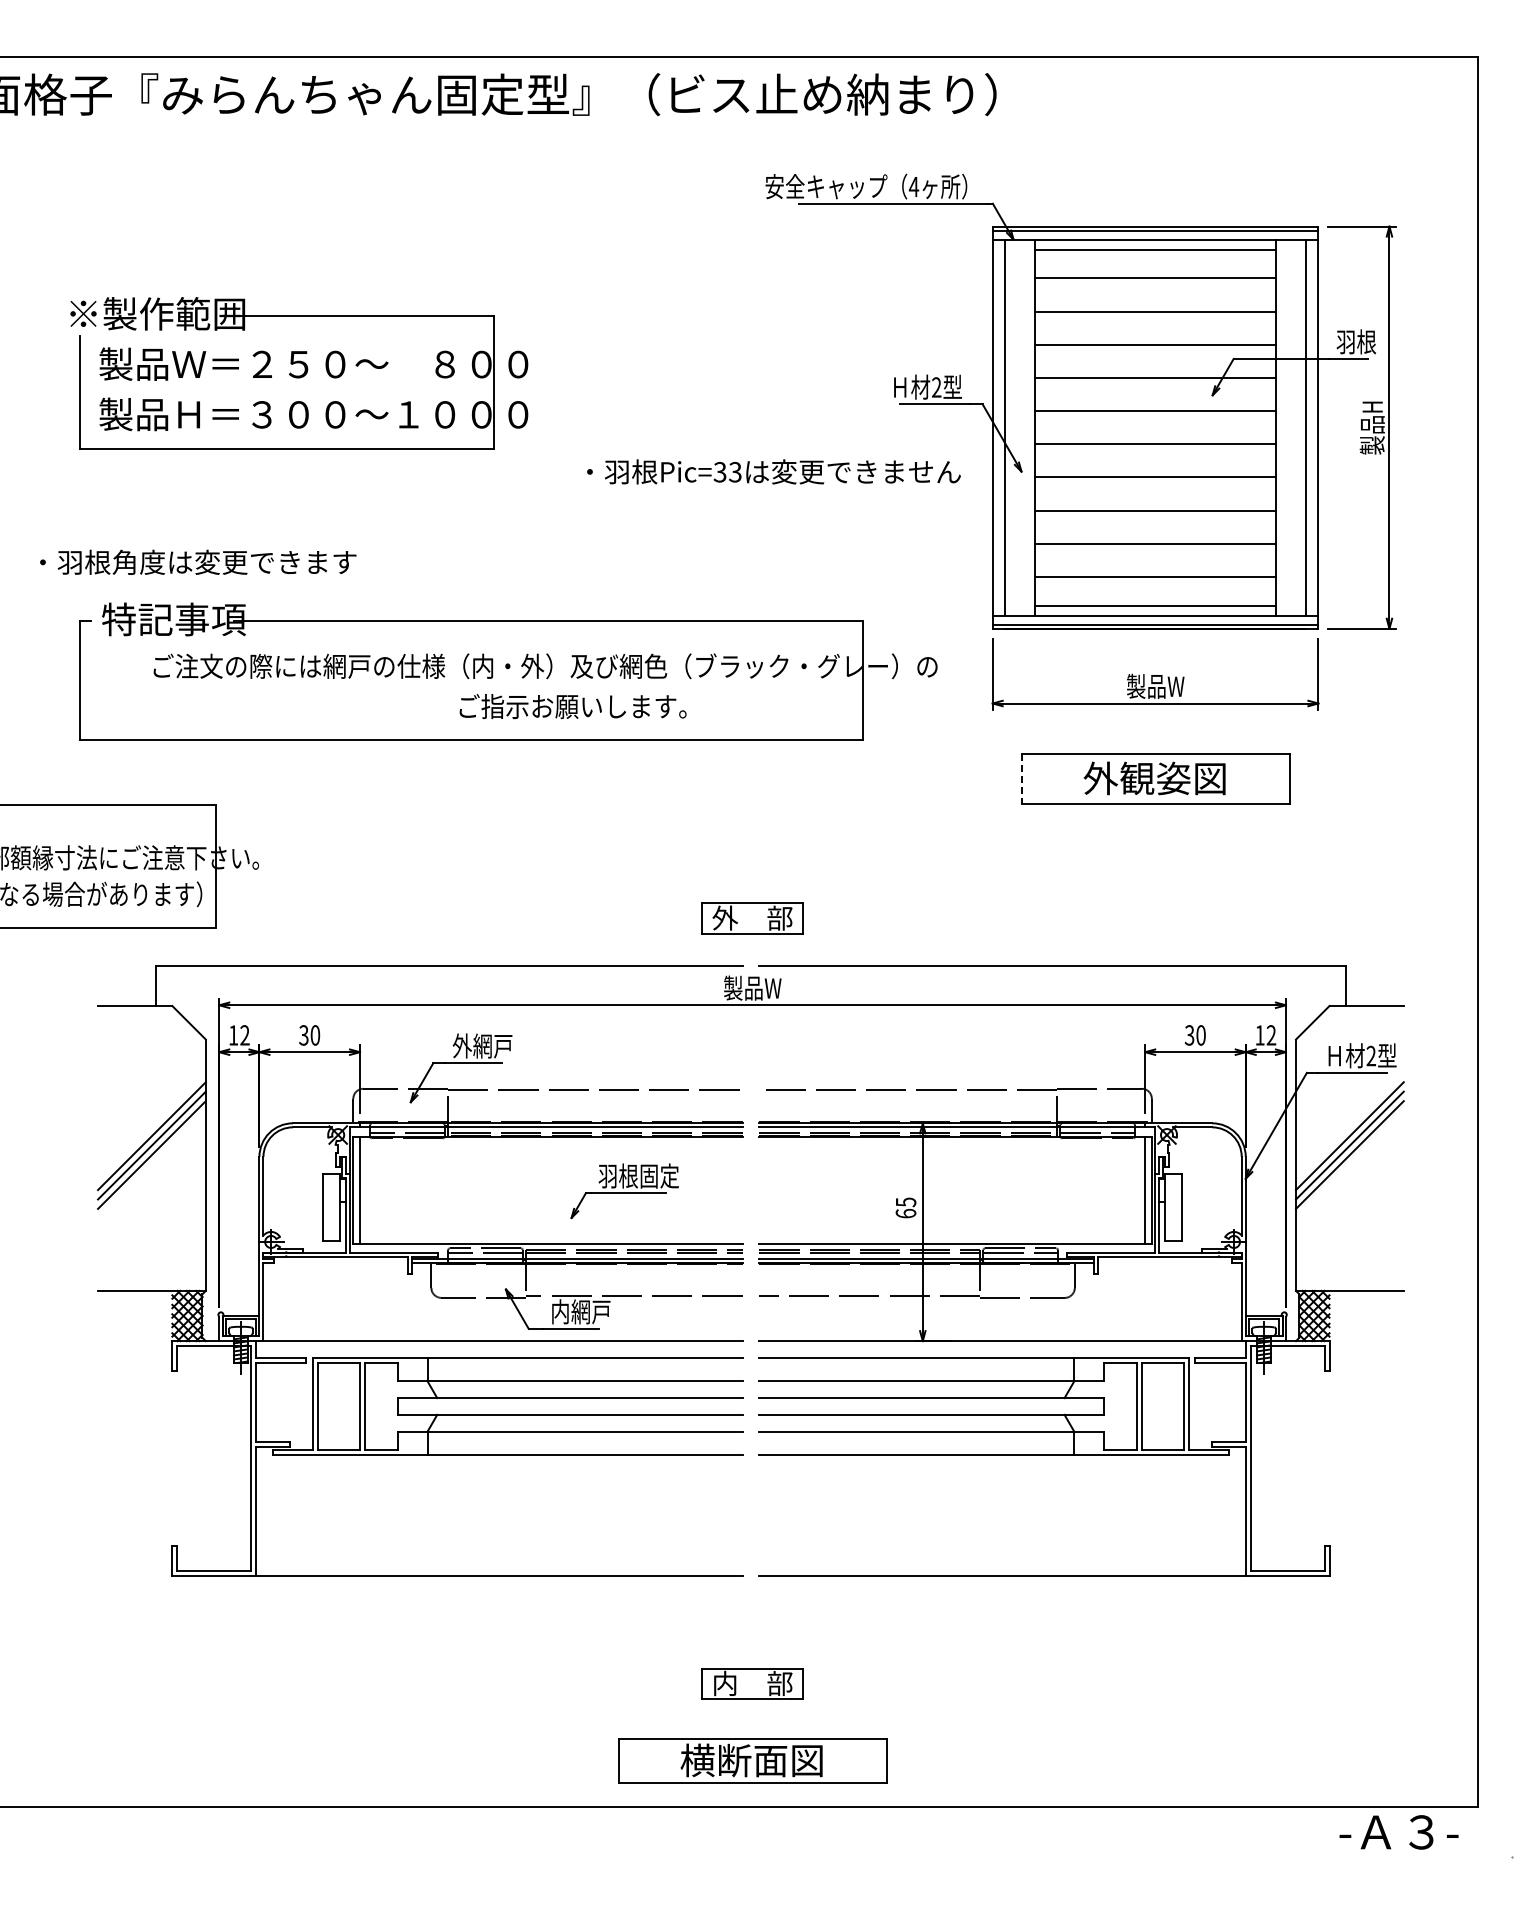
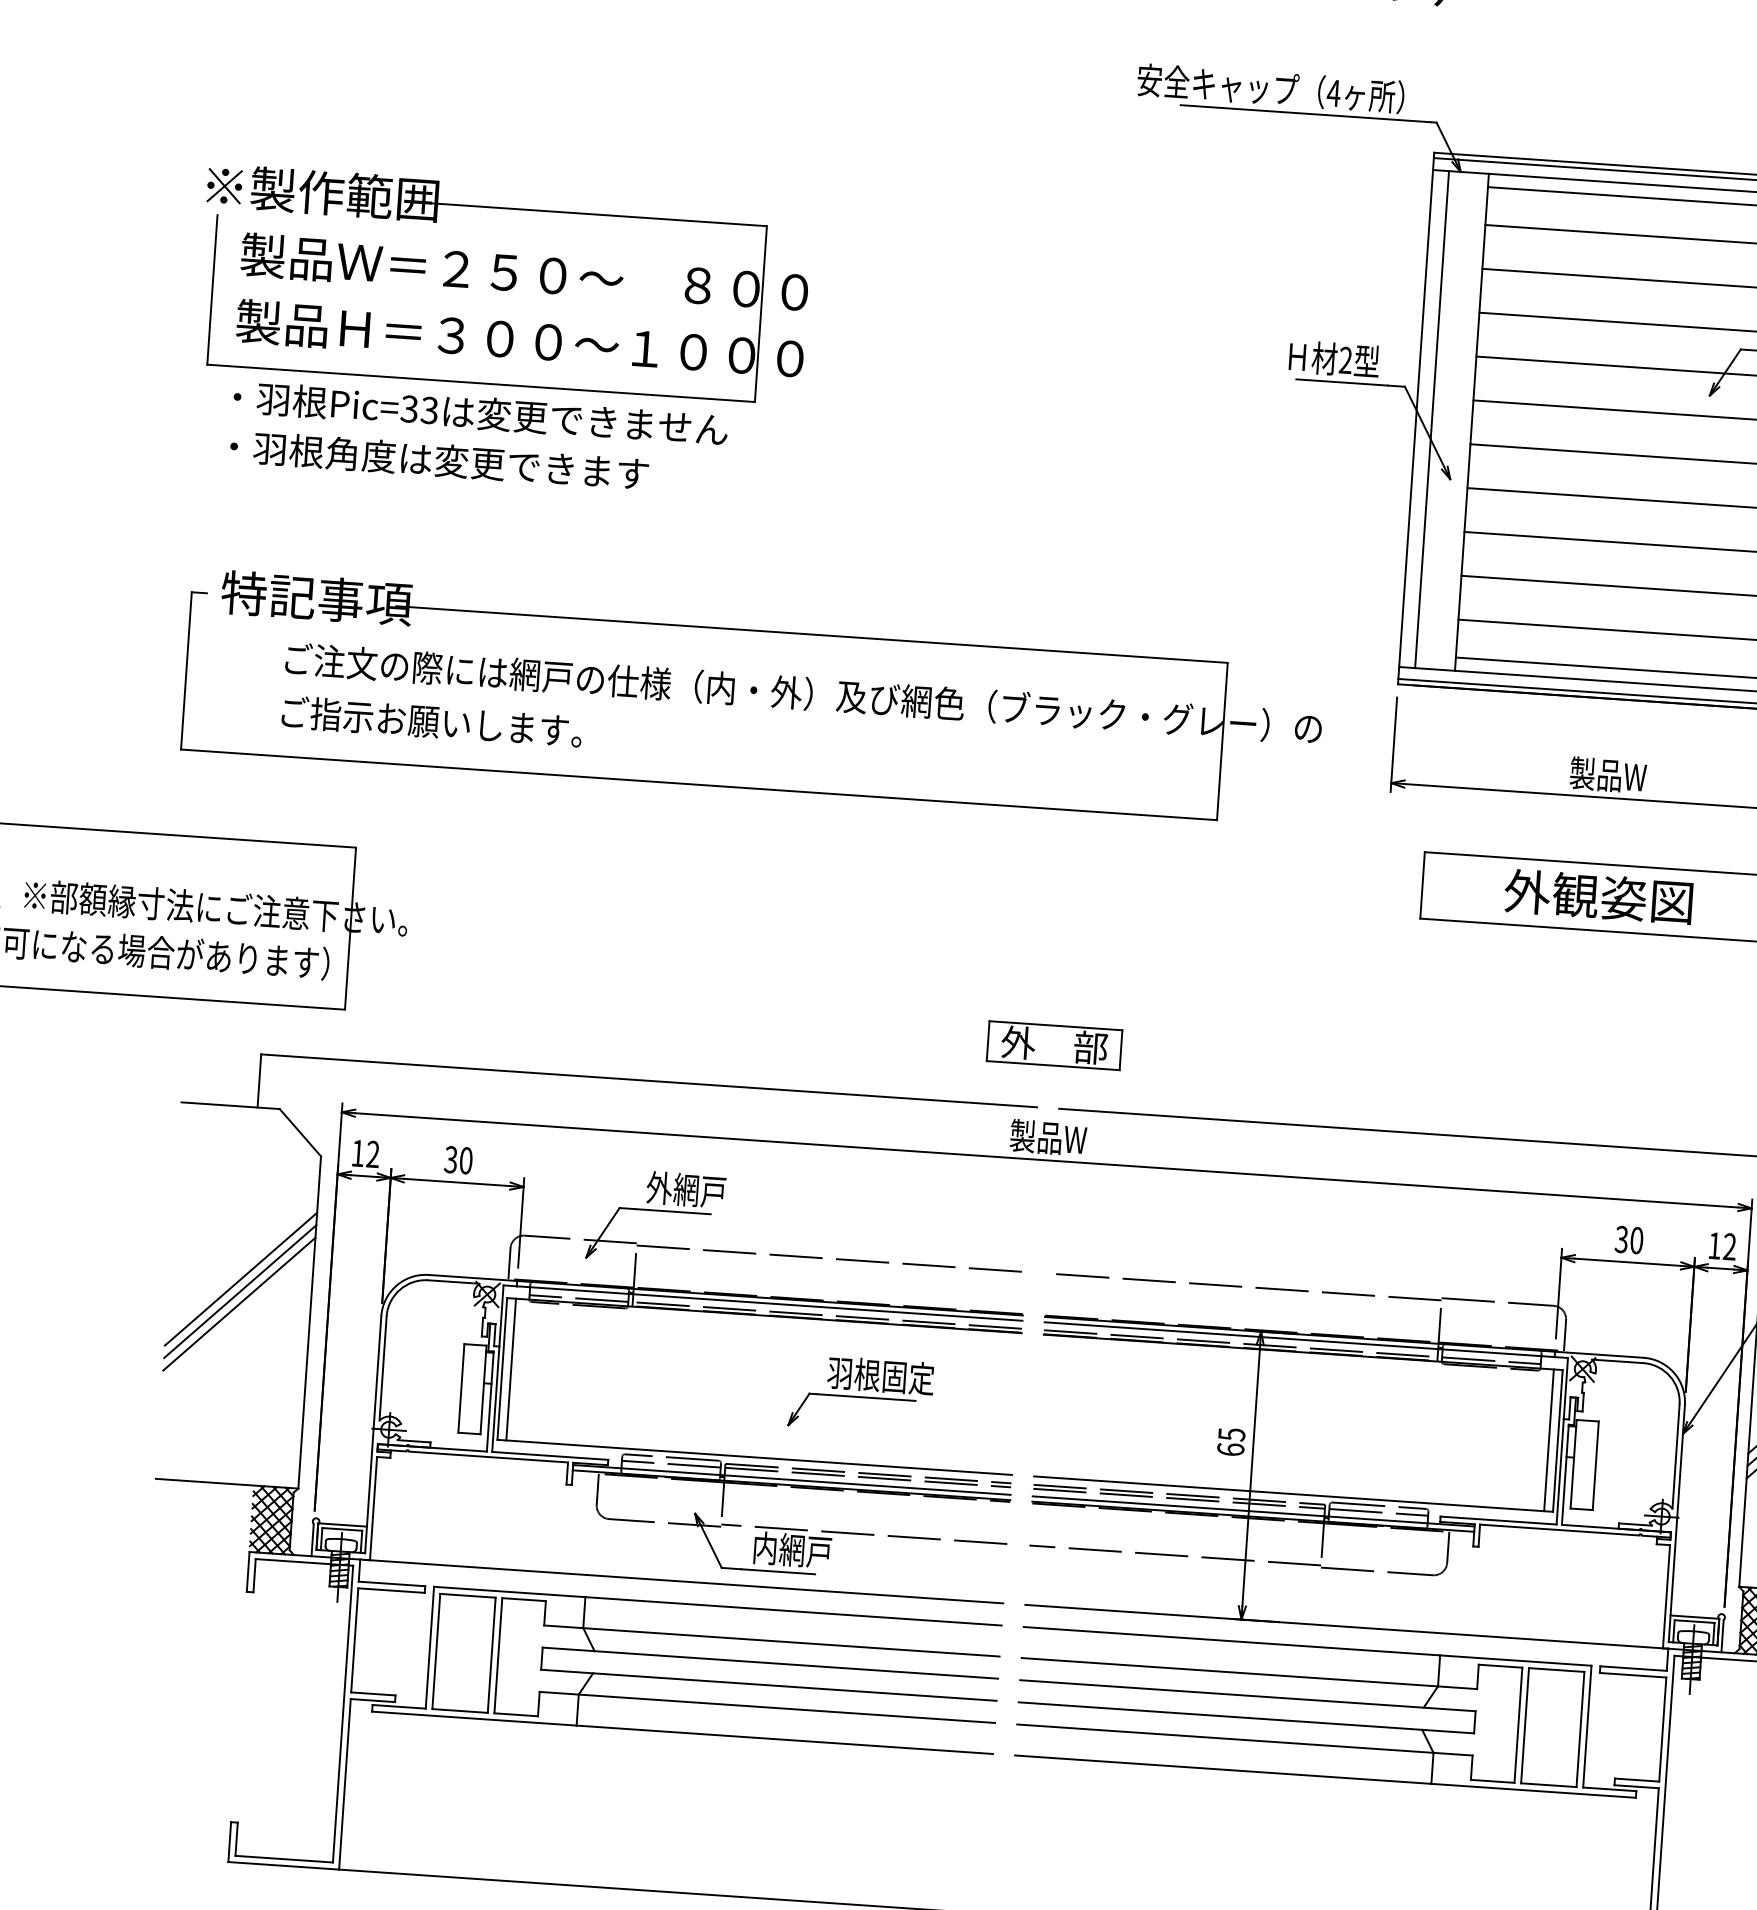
text: (773, 471) -> (480, 412), moved
text: (198, 561) -> (439, 459), moved
text: (572, 706) -> (431, 721), moved
line: (1021, 779) -> (1422, 886), dashed -> solid

